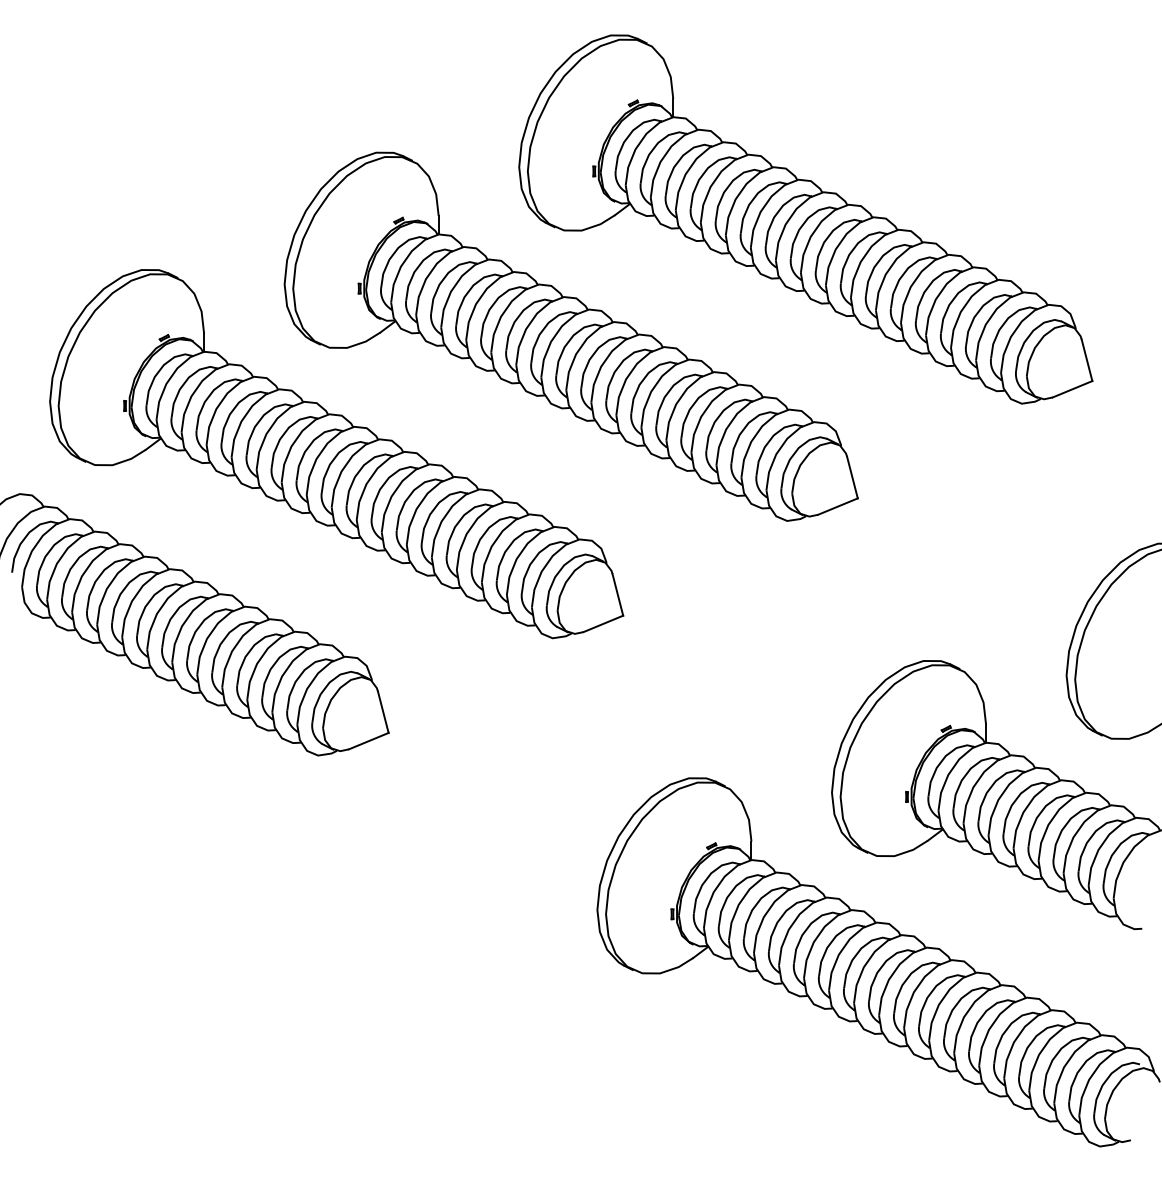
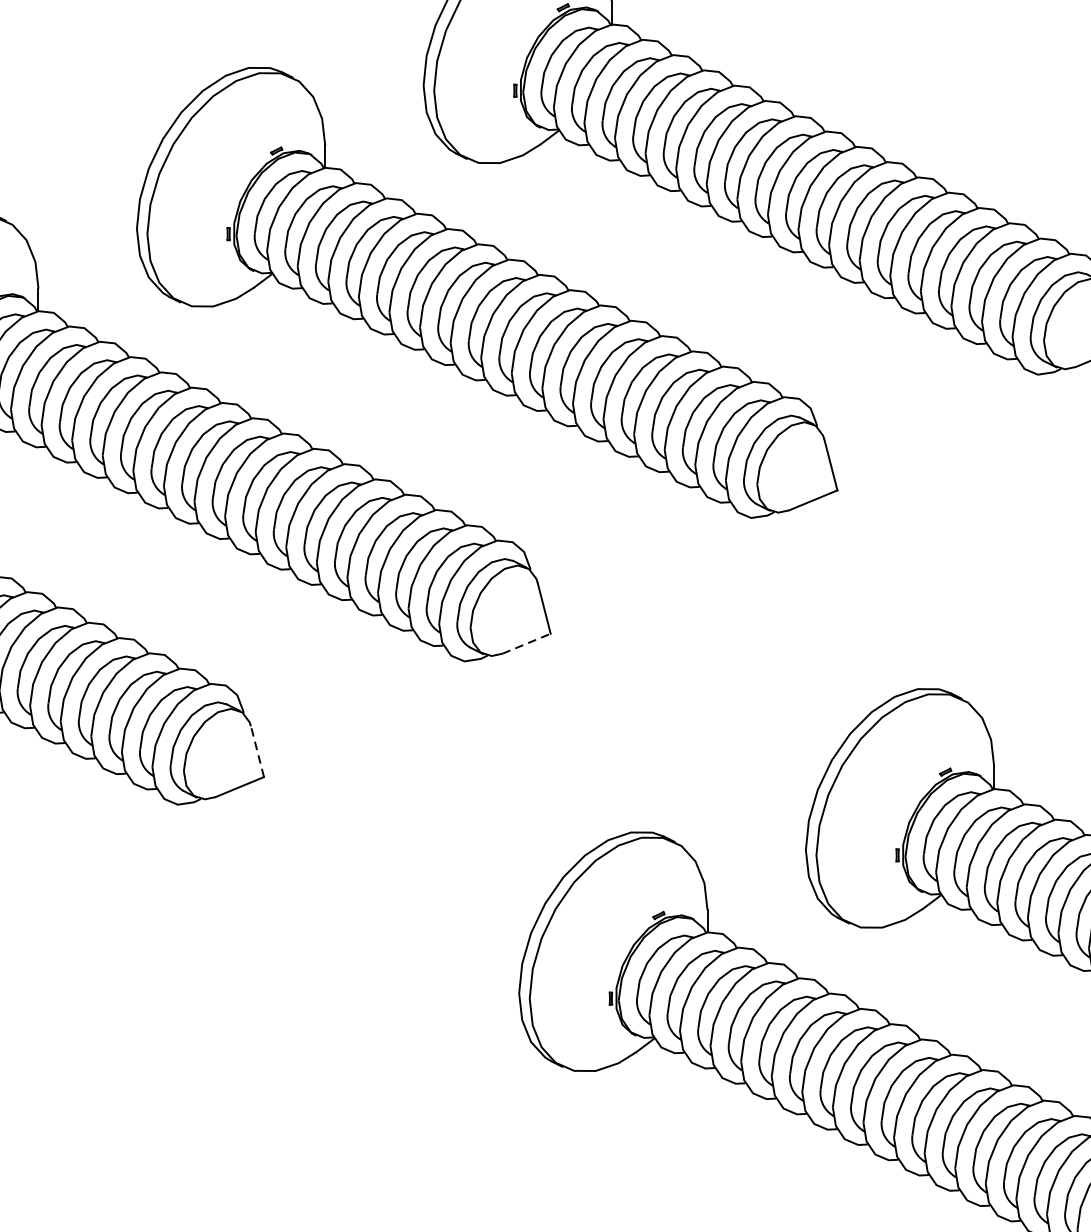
line: (603, 623) -> (526, 643), solid -> dashed
line: (383, 711) -> (257, 750), solid -> dashed

